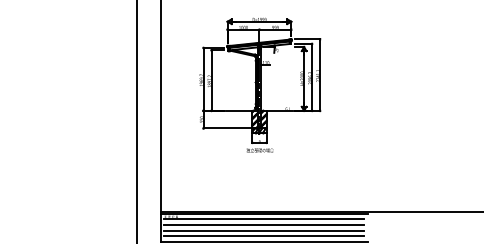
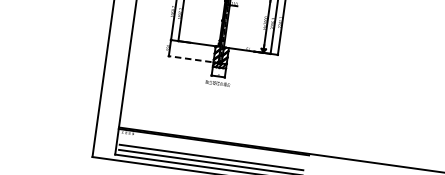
line: (226, 128) -> (189, 59), solid -> dashed
line: (264, 219) -> (213, 147), removed
line: (264, 225) -> (212, 152), removed

